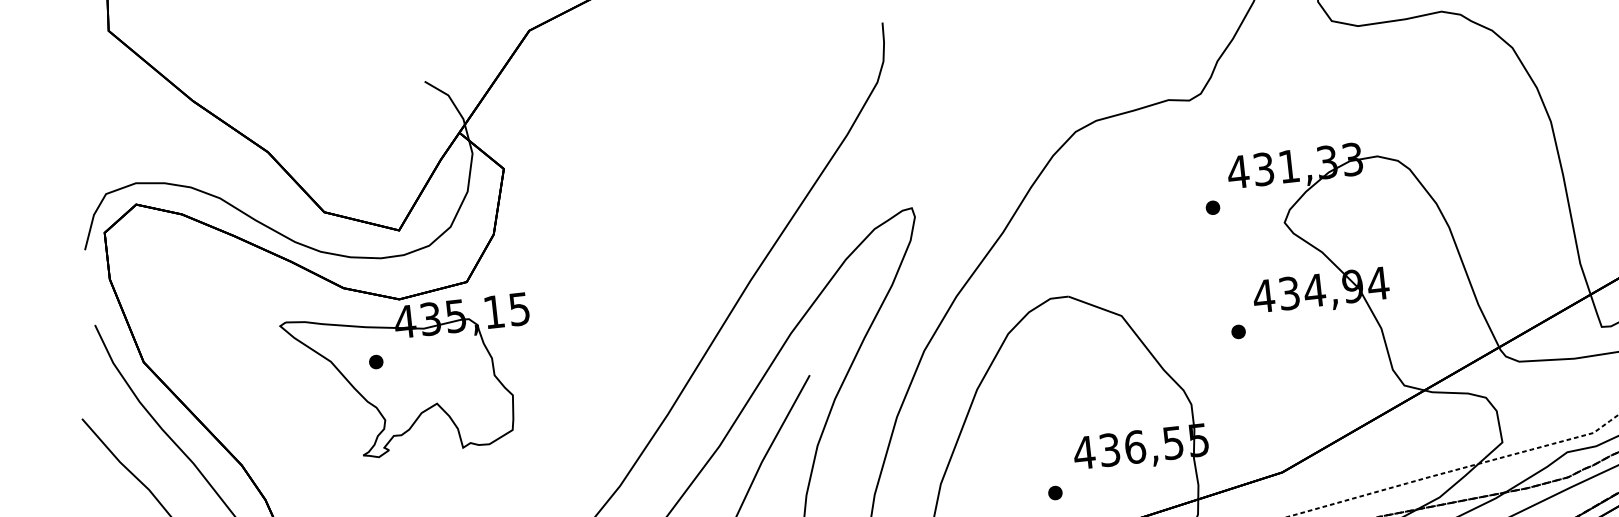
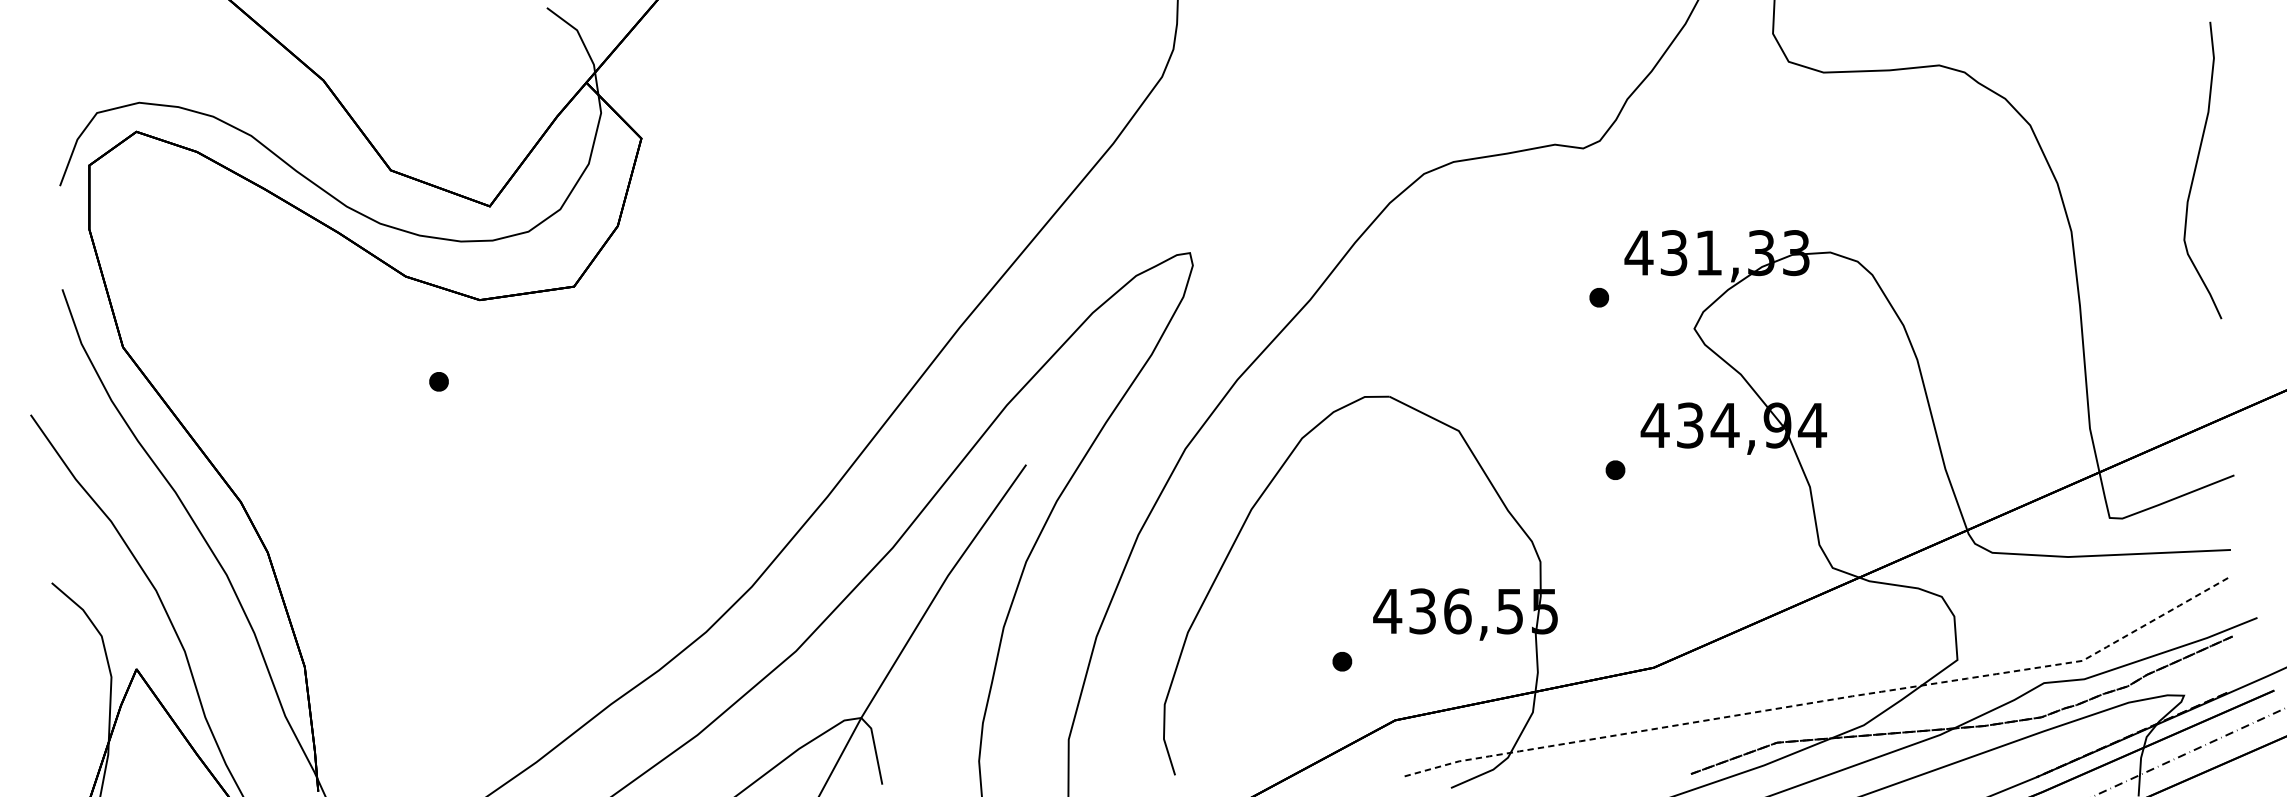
part: (410, 379) -> (483, 410), removed

